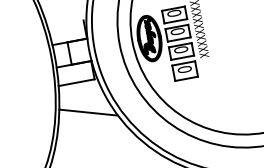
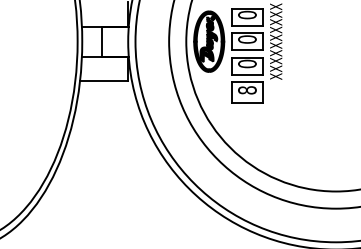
text: (184, 69) -> (247, 90), 0 -> 8
line: (88, 112) -> (112, 122), removed

